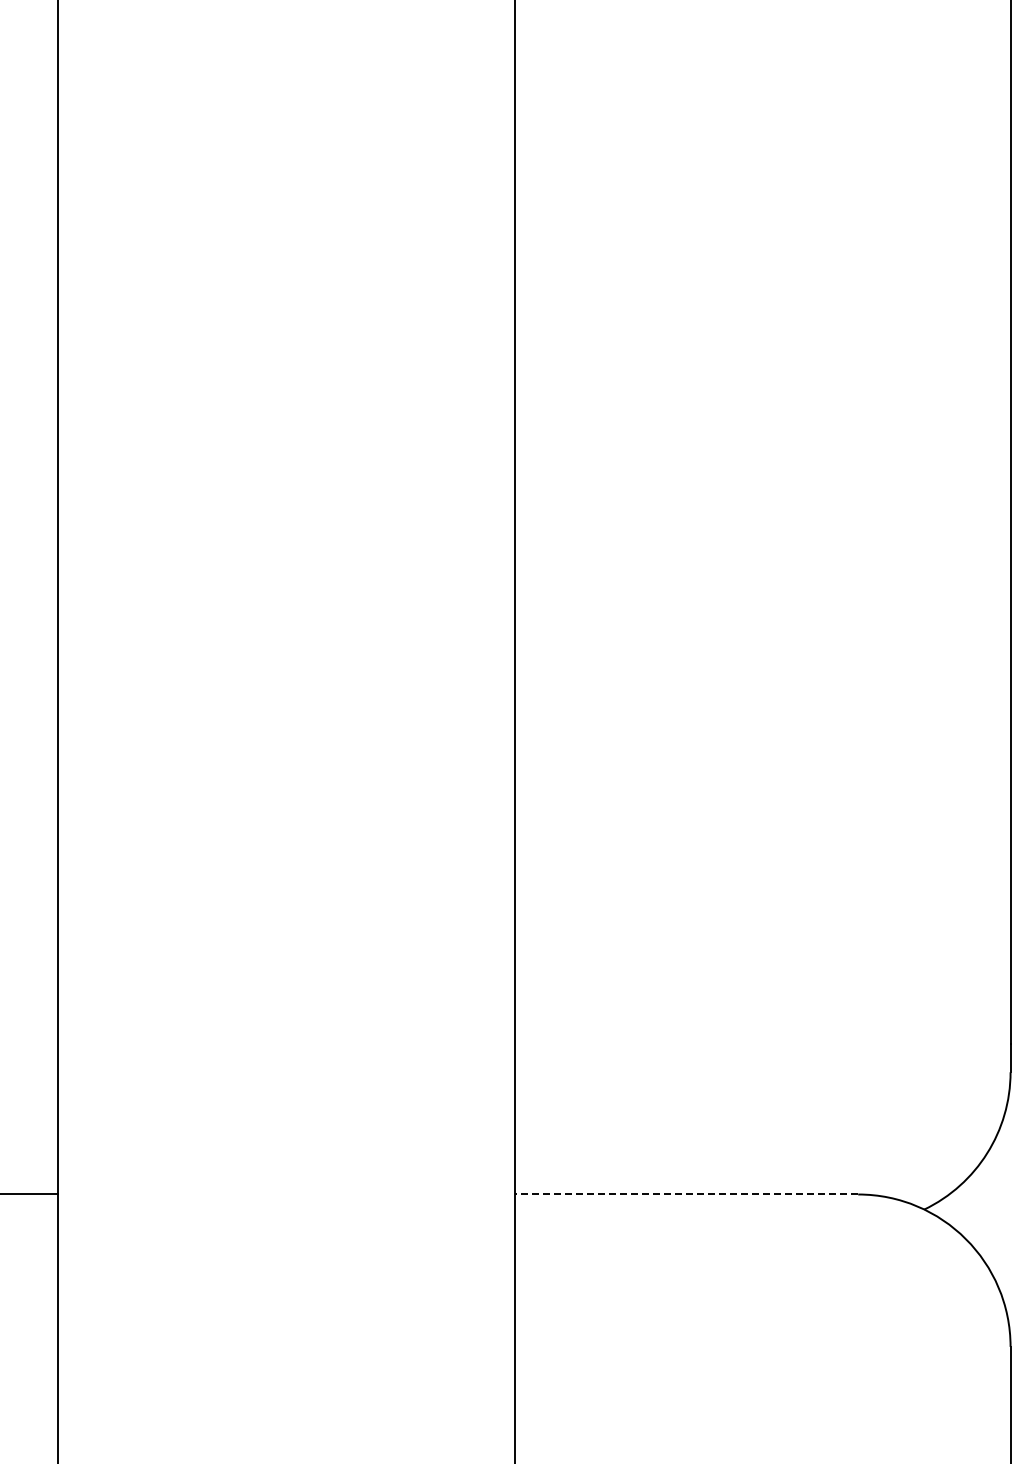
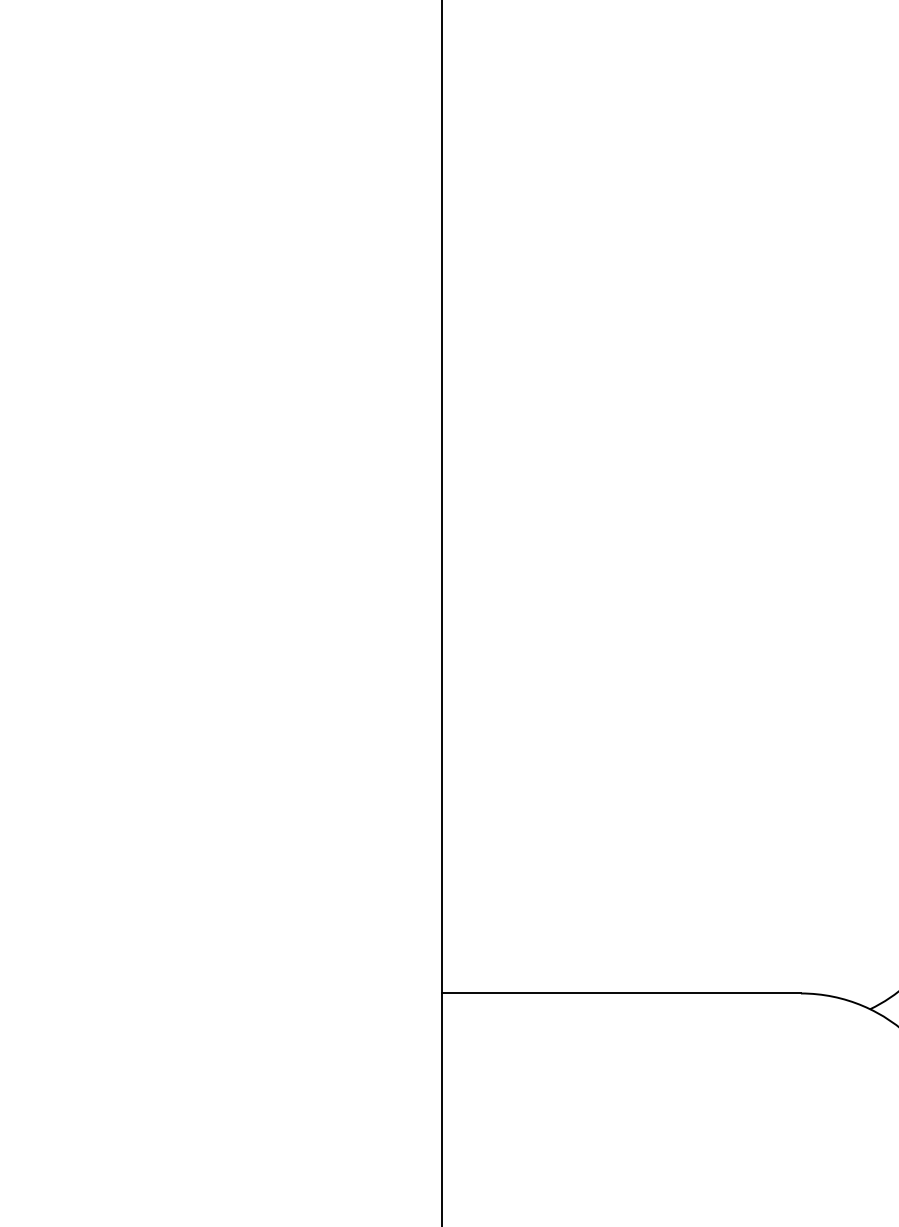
line: (686, 1194) -> (621, 993), dashed -> solid

